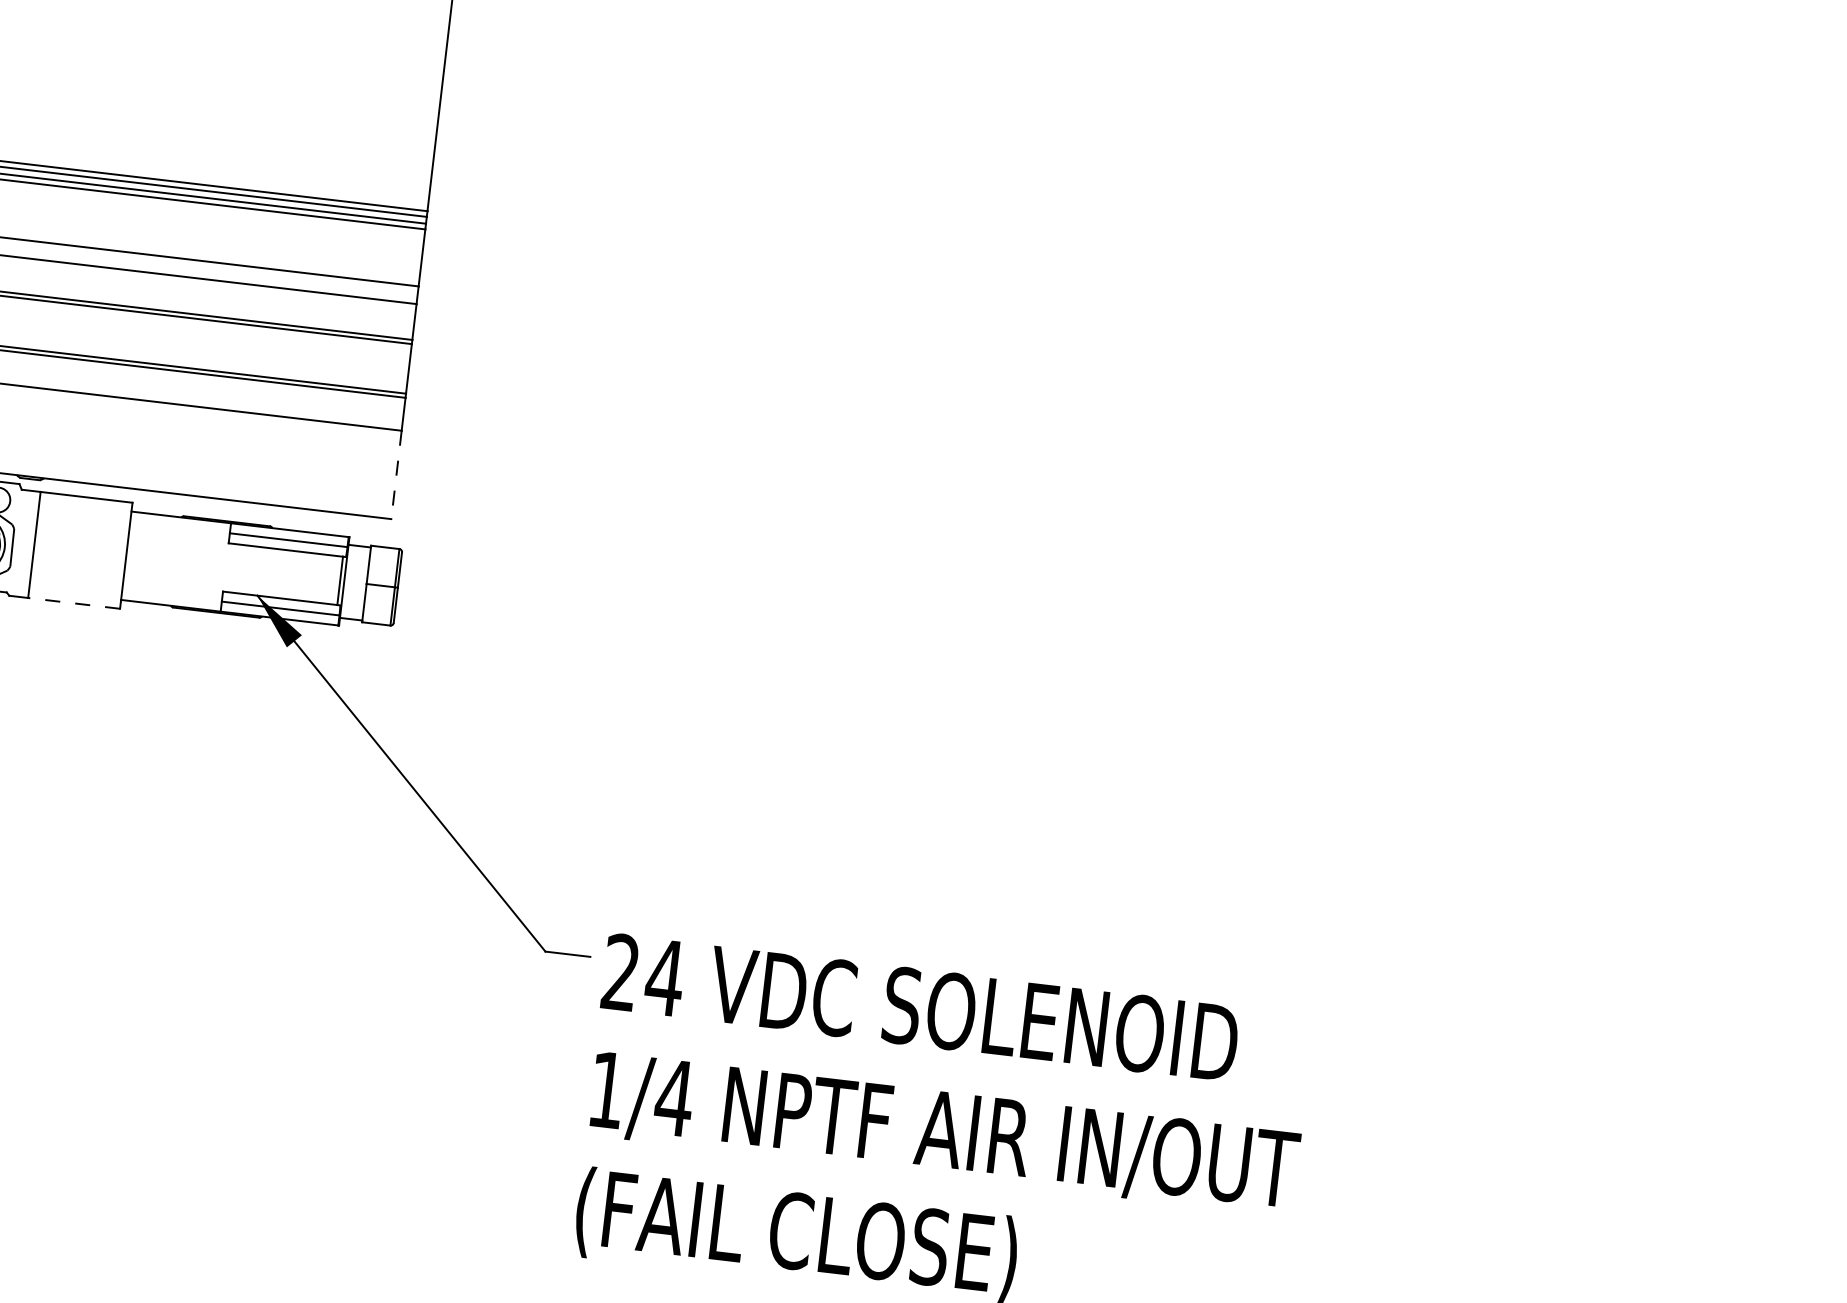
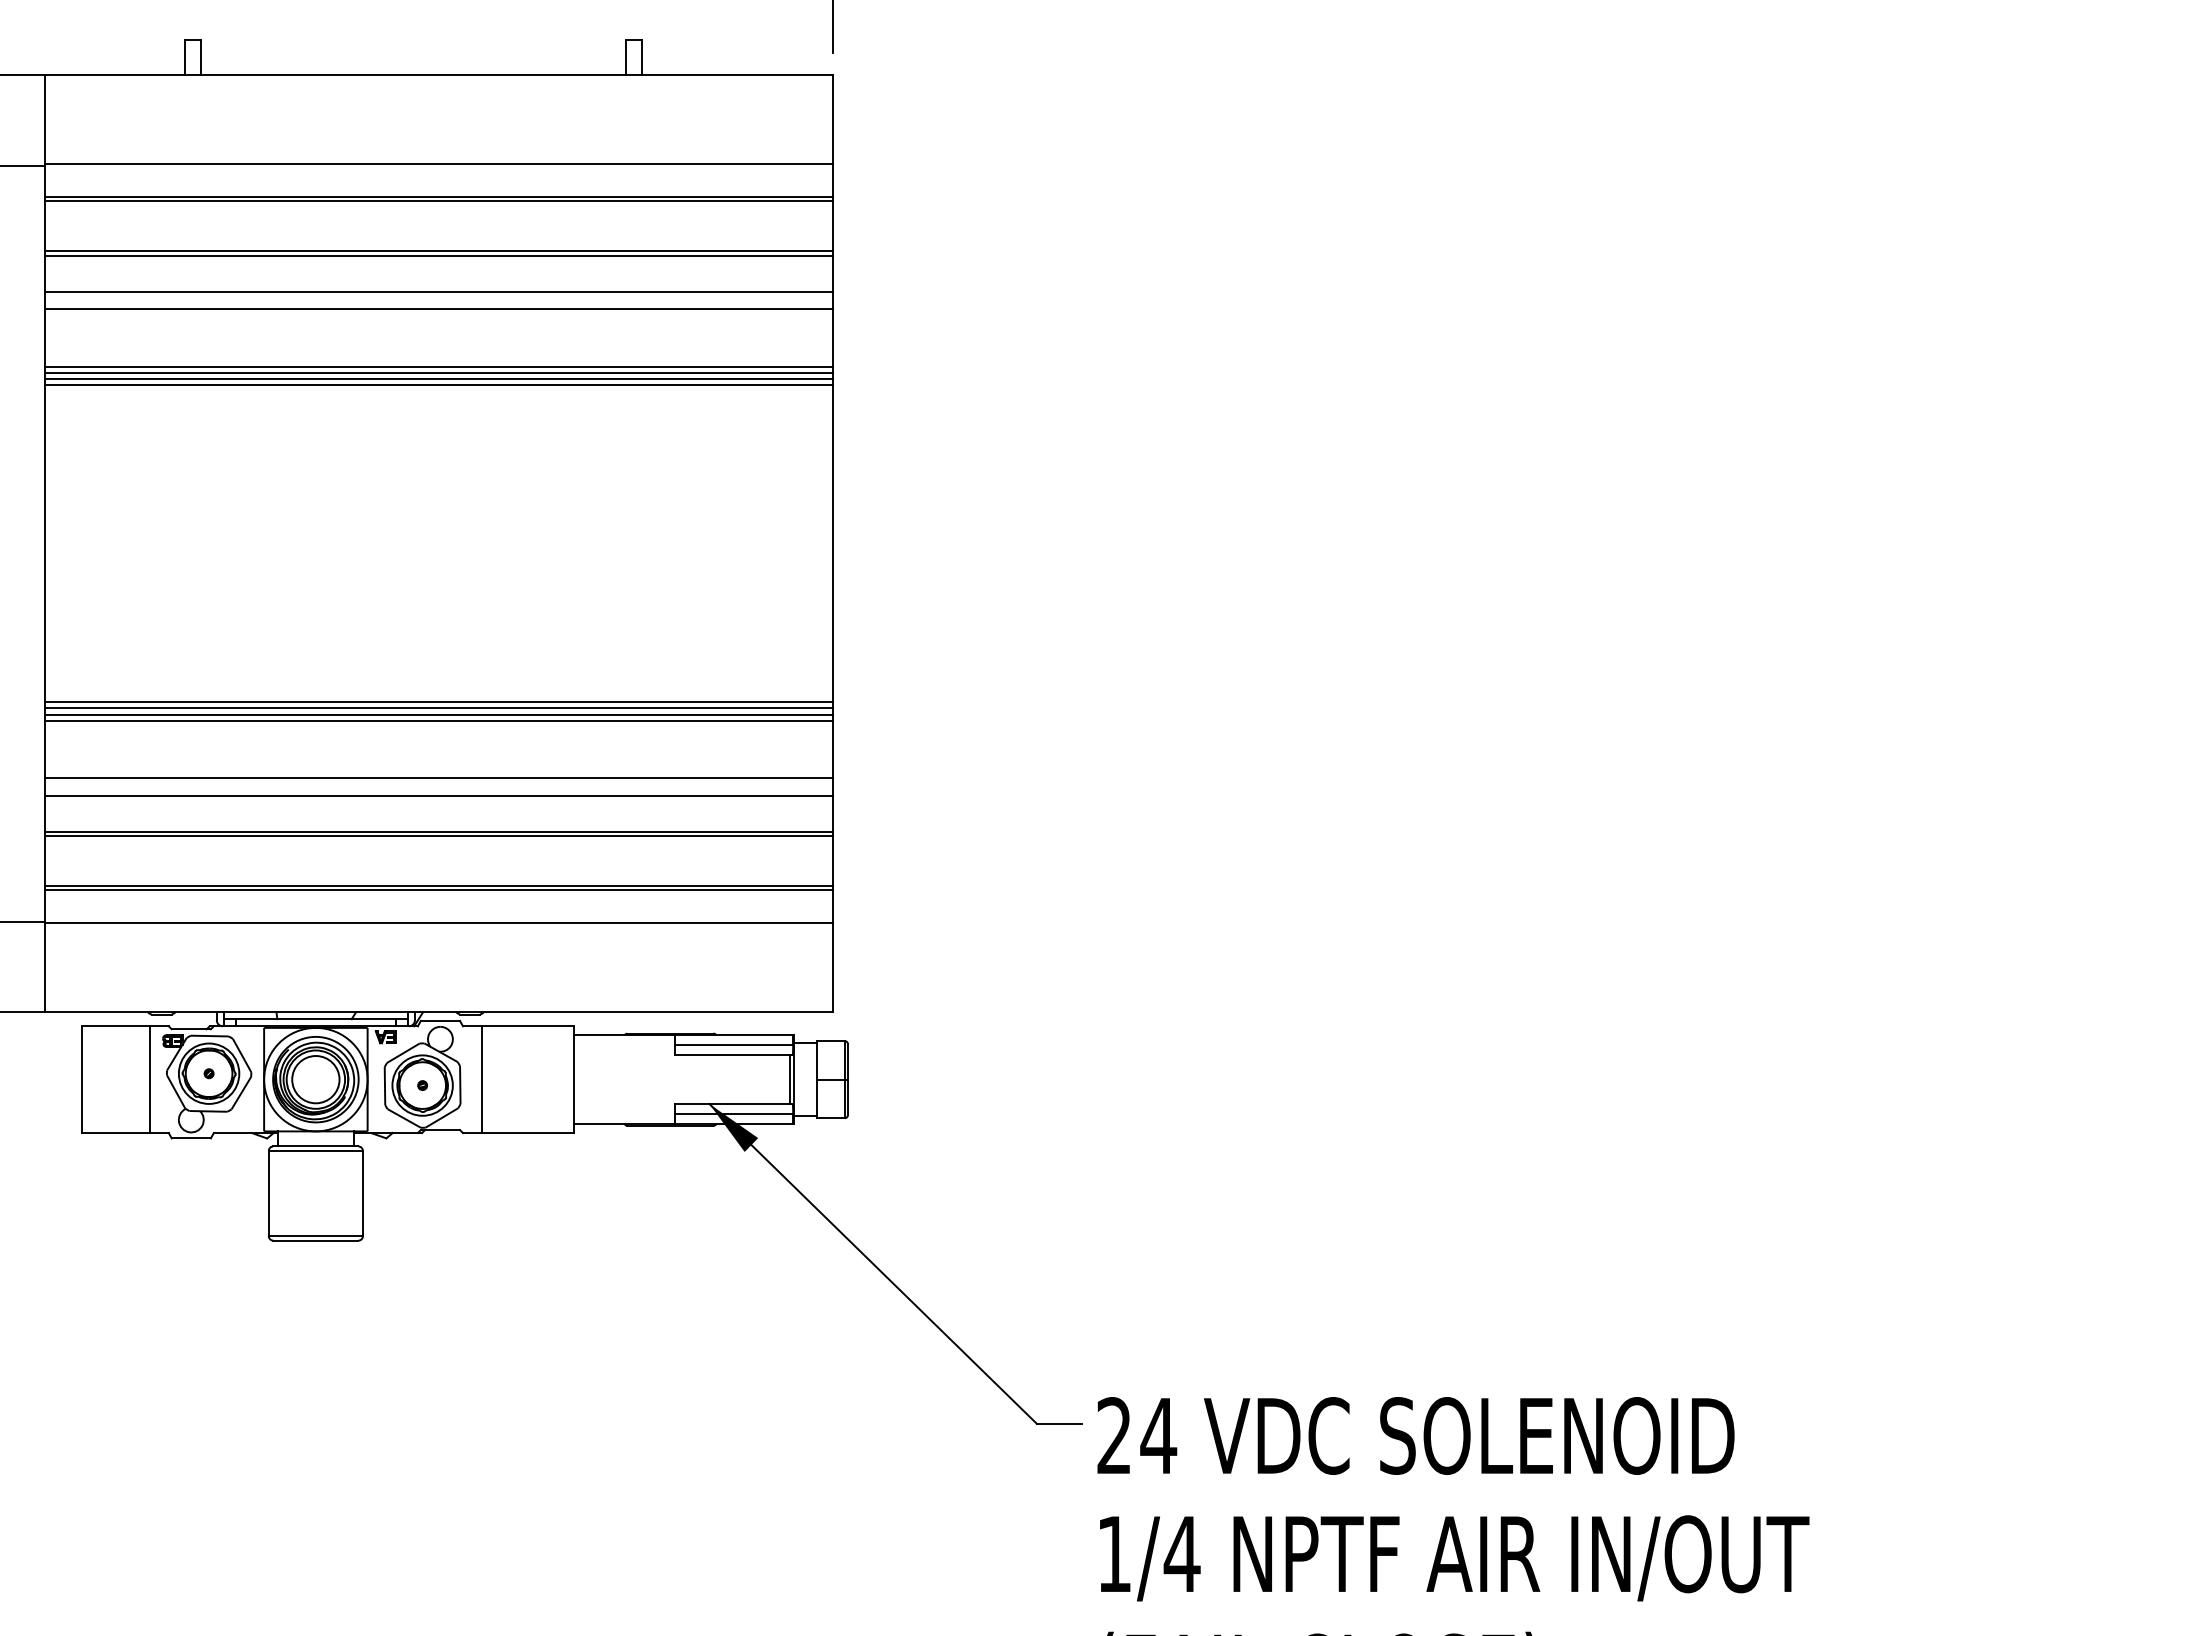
line: (396, 475) -> (833, 968), dashed -> solid
line: (73, 603) -> (527, 1133), dashed -> solid

